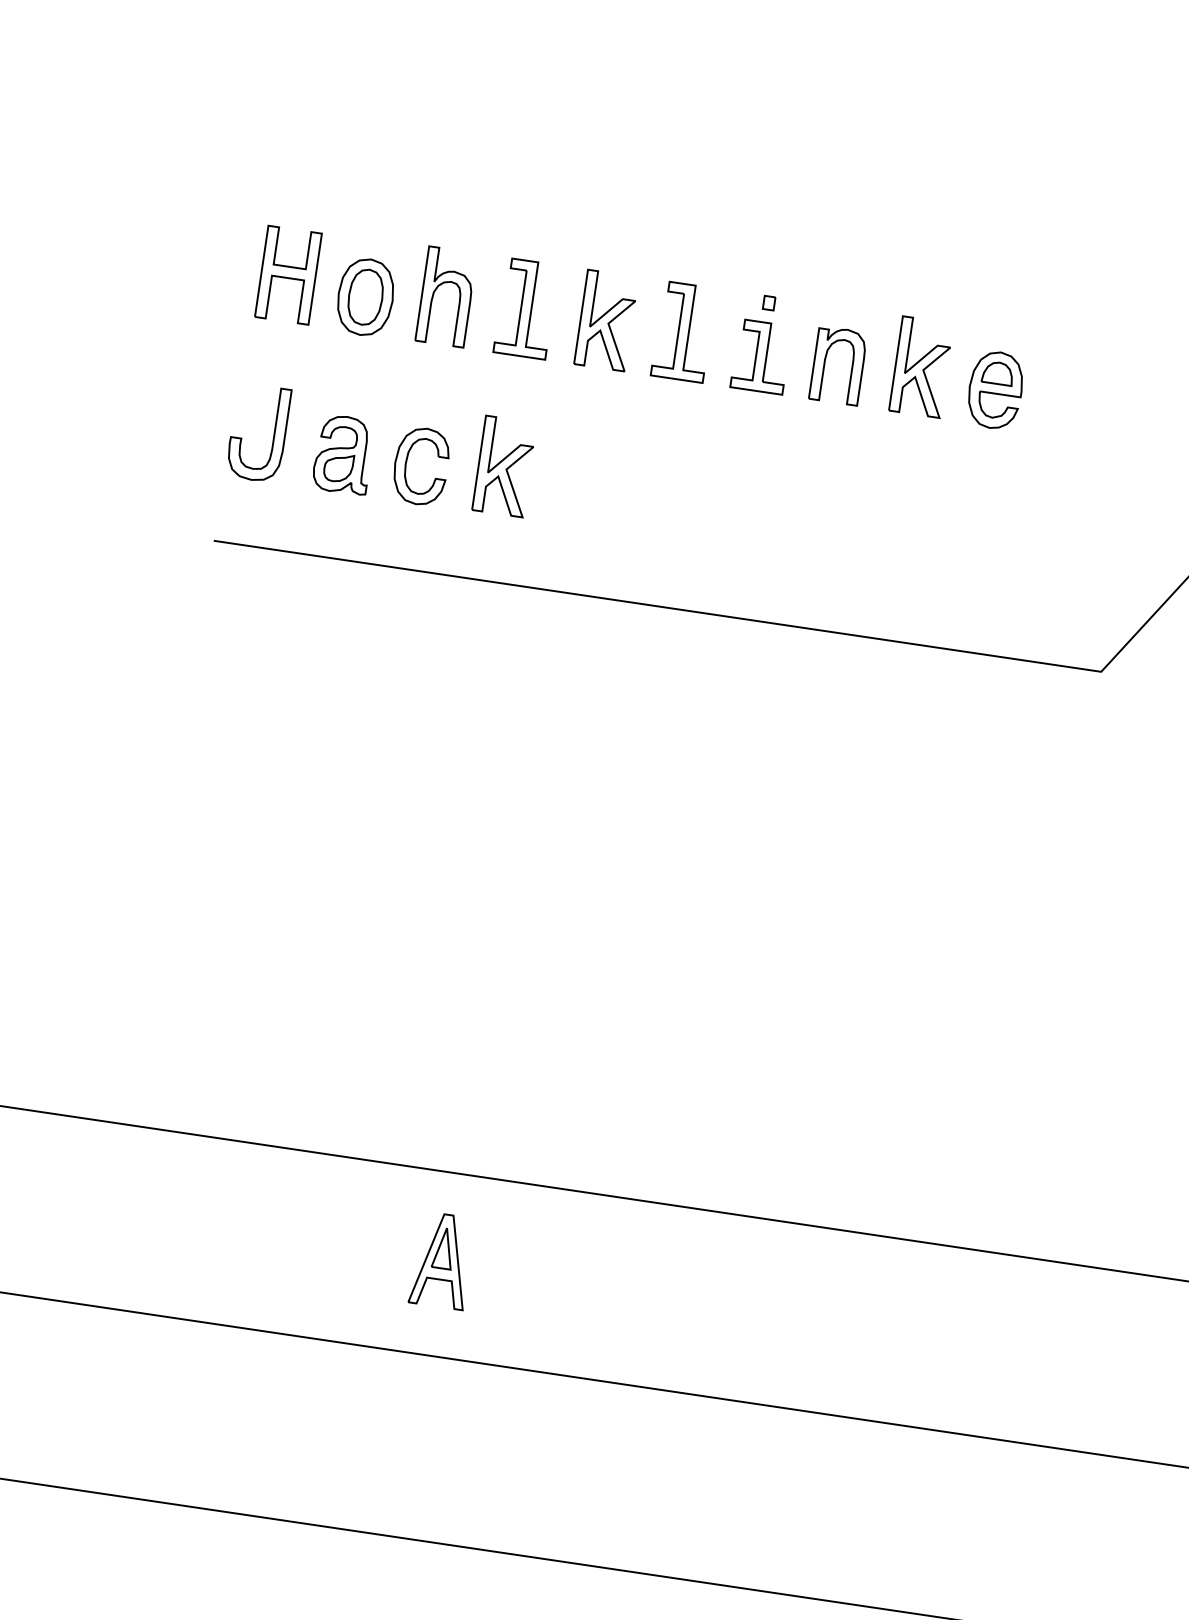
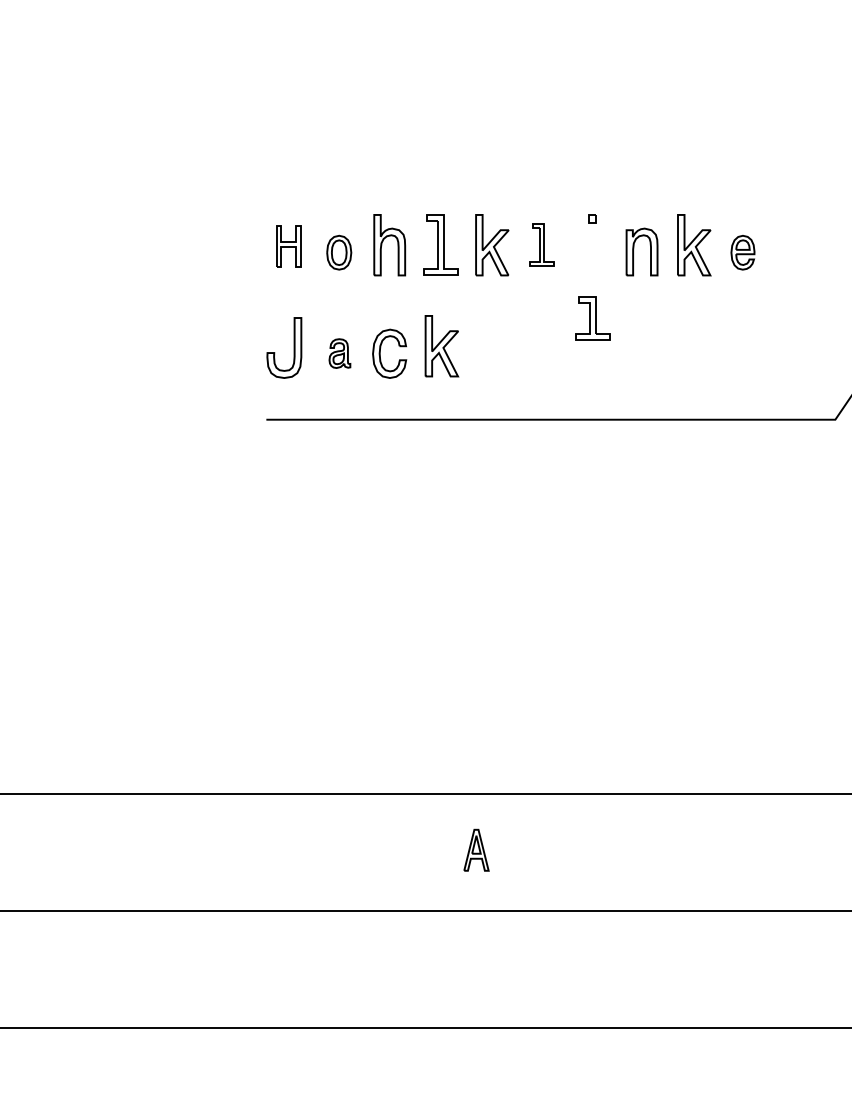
part: (288, 274) -> (288, 245), size x0.7
part: (366, 296) -> (339, 252), size x0.7
part: (683, 330) -> (541, 244), size x0.7
part: (760, 356) -> (592, 318), moved
part: (994, 389) -> (742, 252), size x0.7
part: (343, 454) -> (339, 353), size x0.6
part: (442, 1261) -> (476, 850), size x0.7

